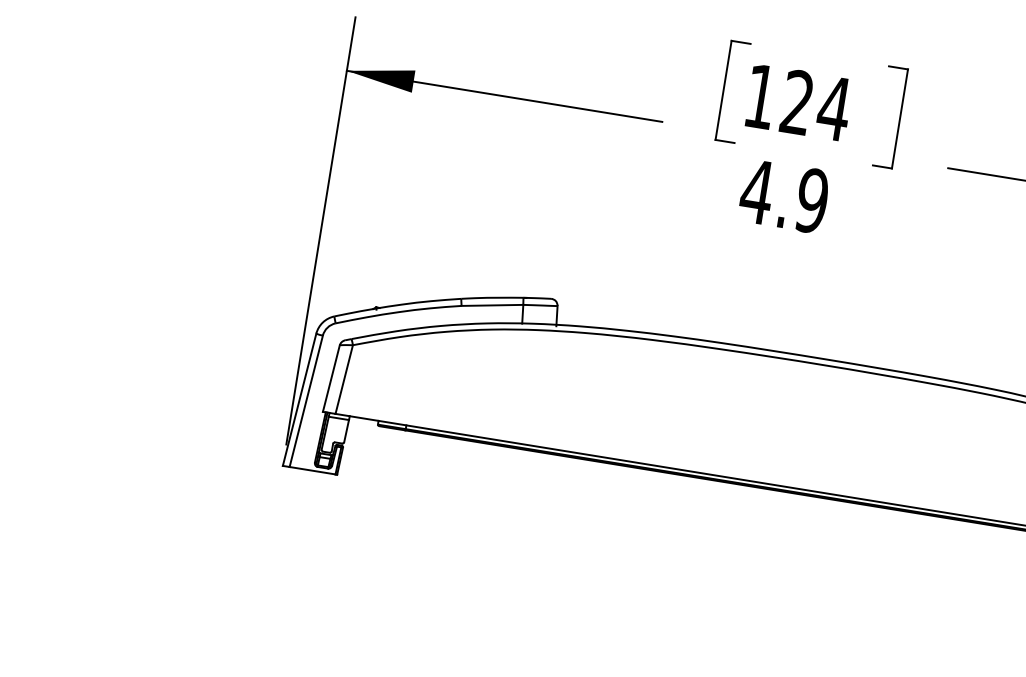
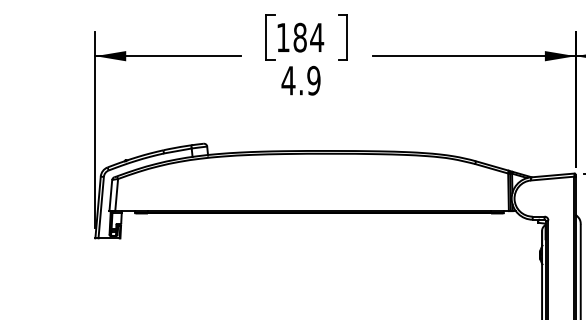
text: (796, 101) -> (299, 37), 124 -> 184

